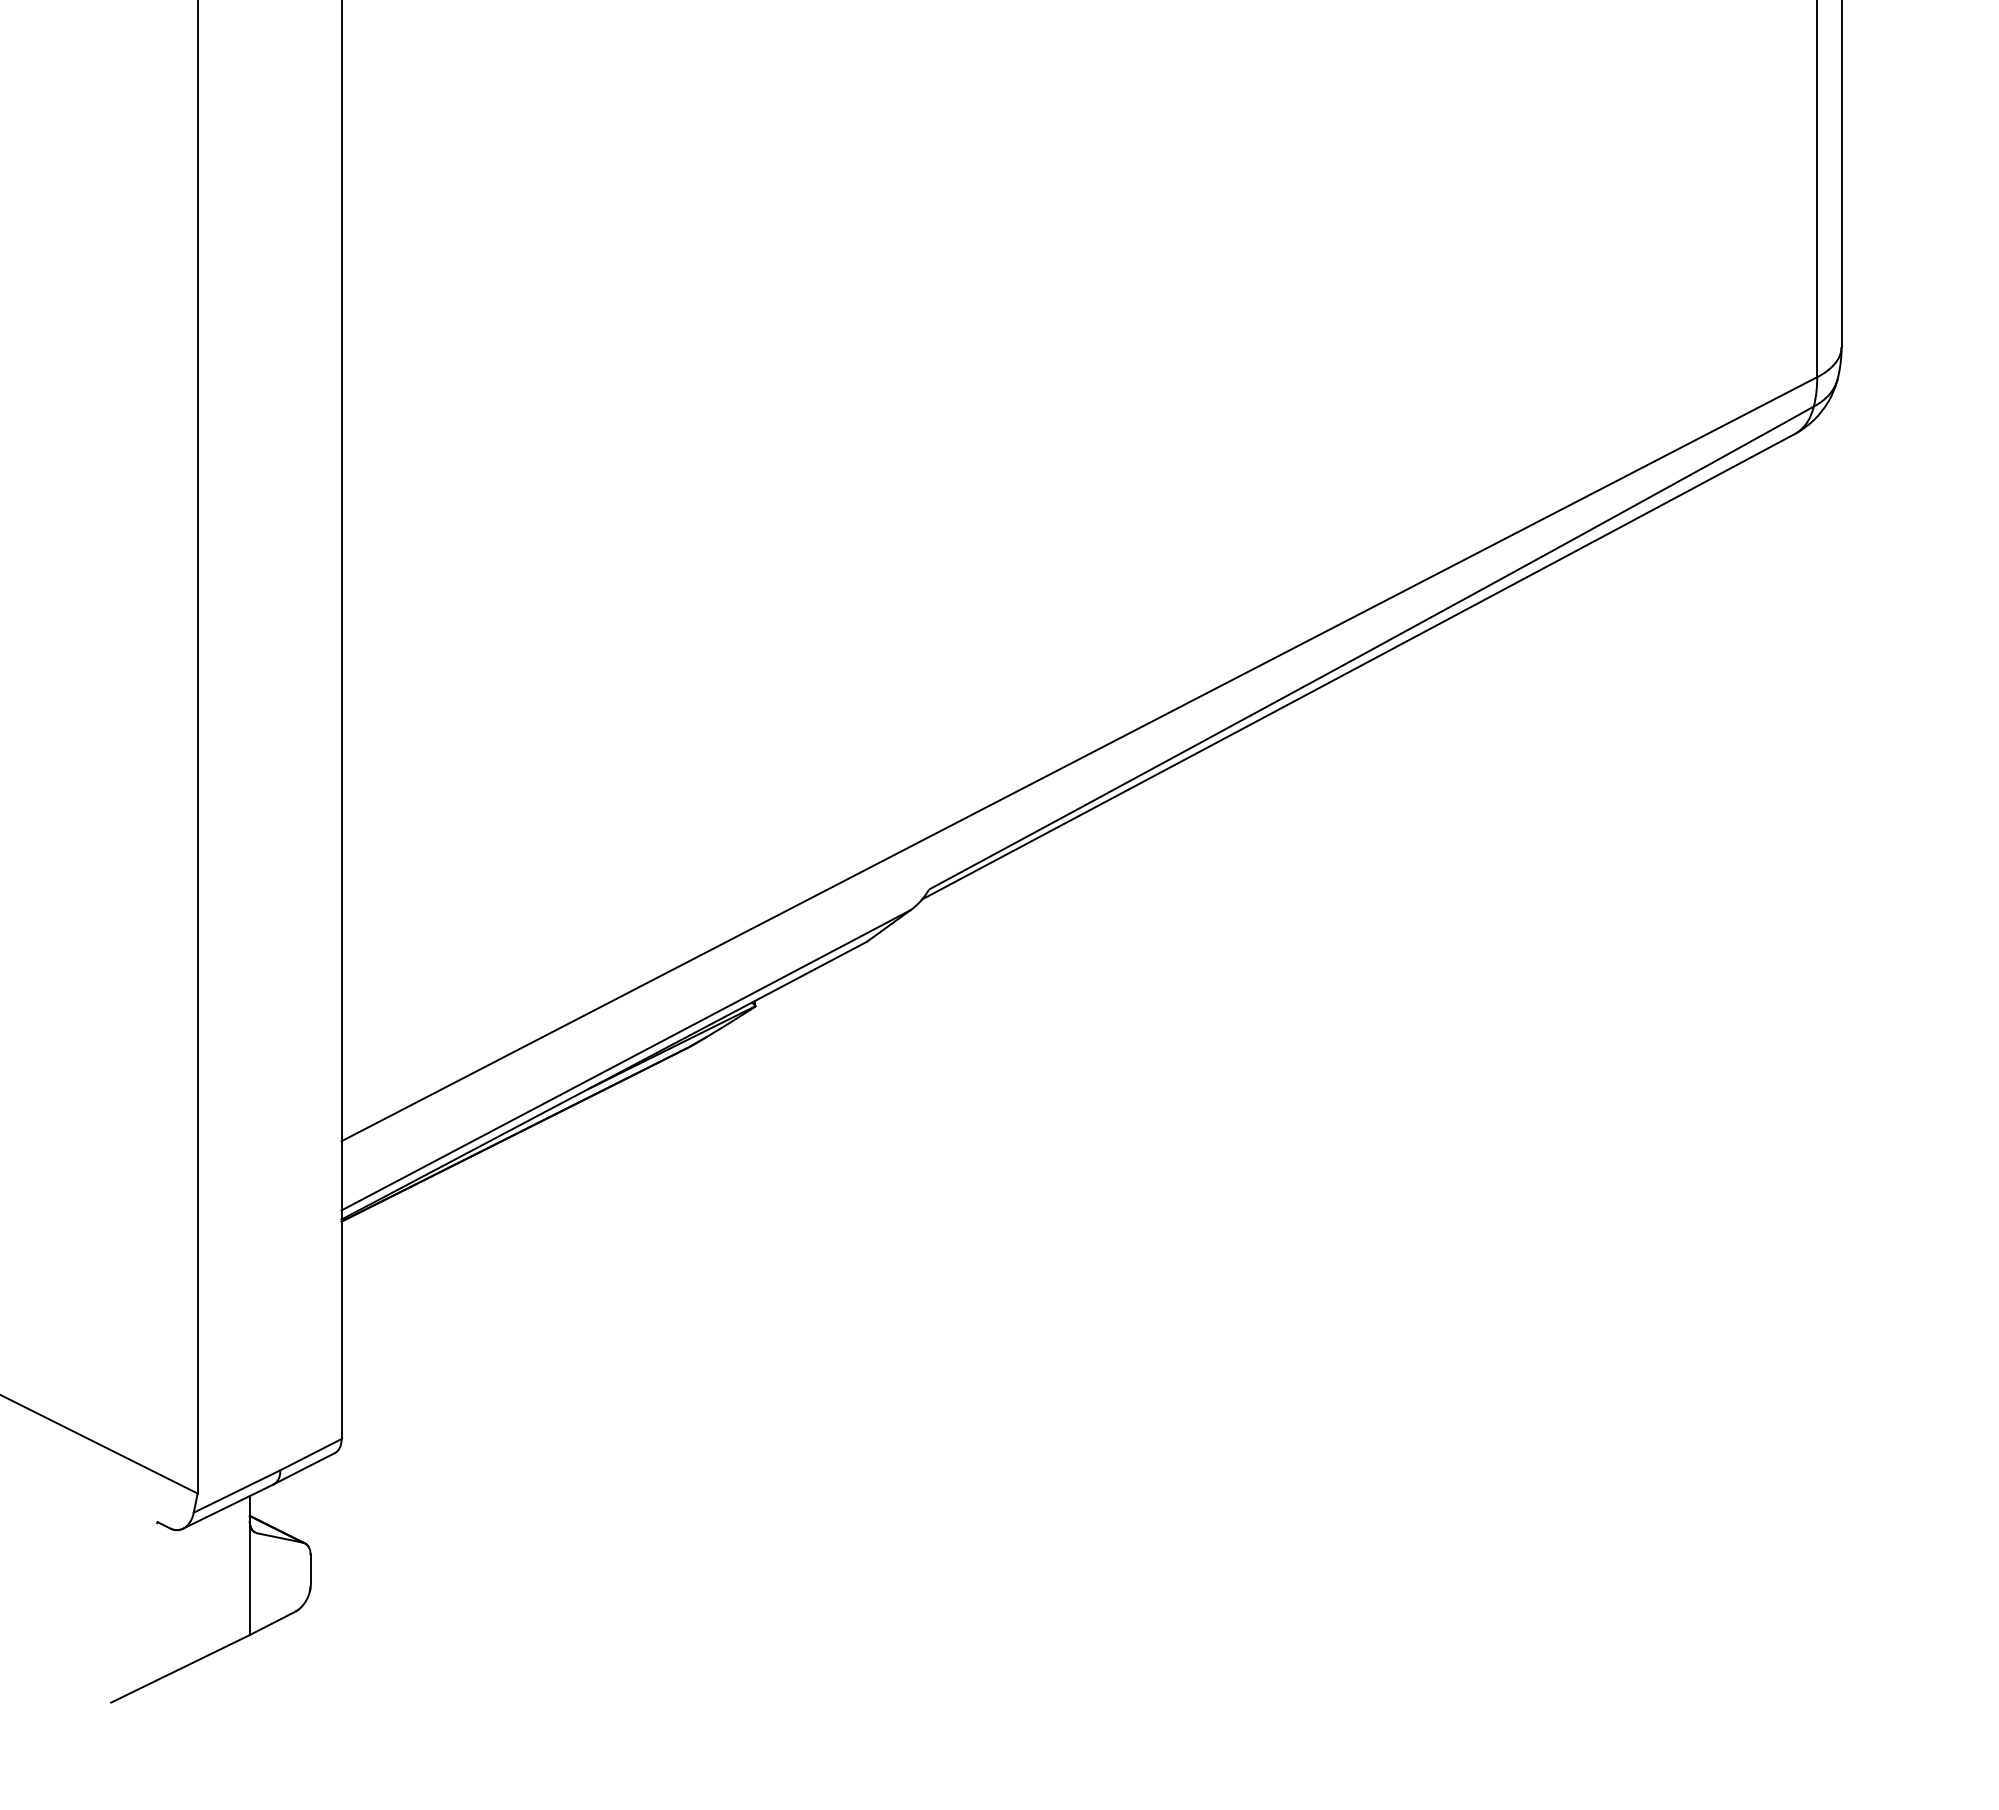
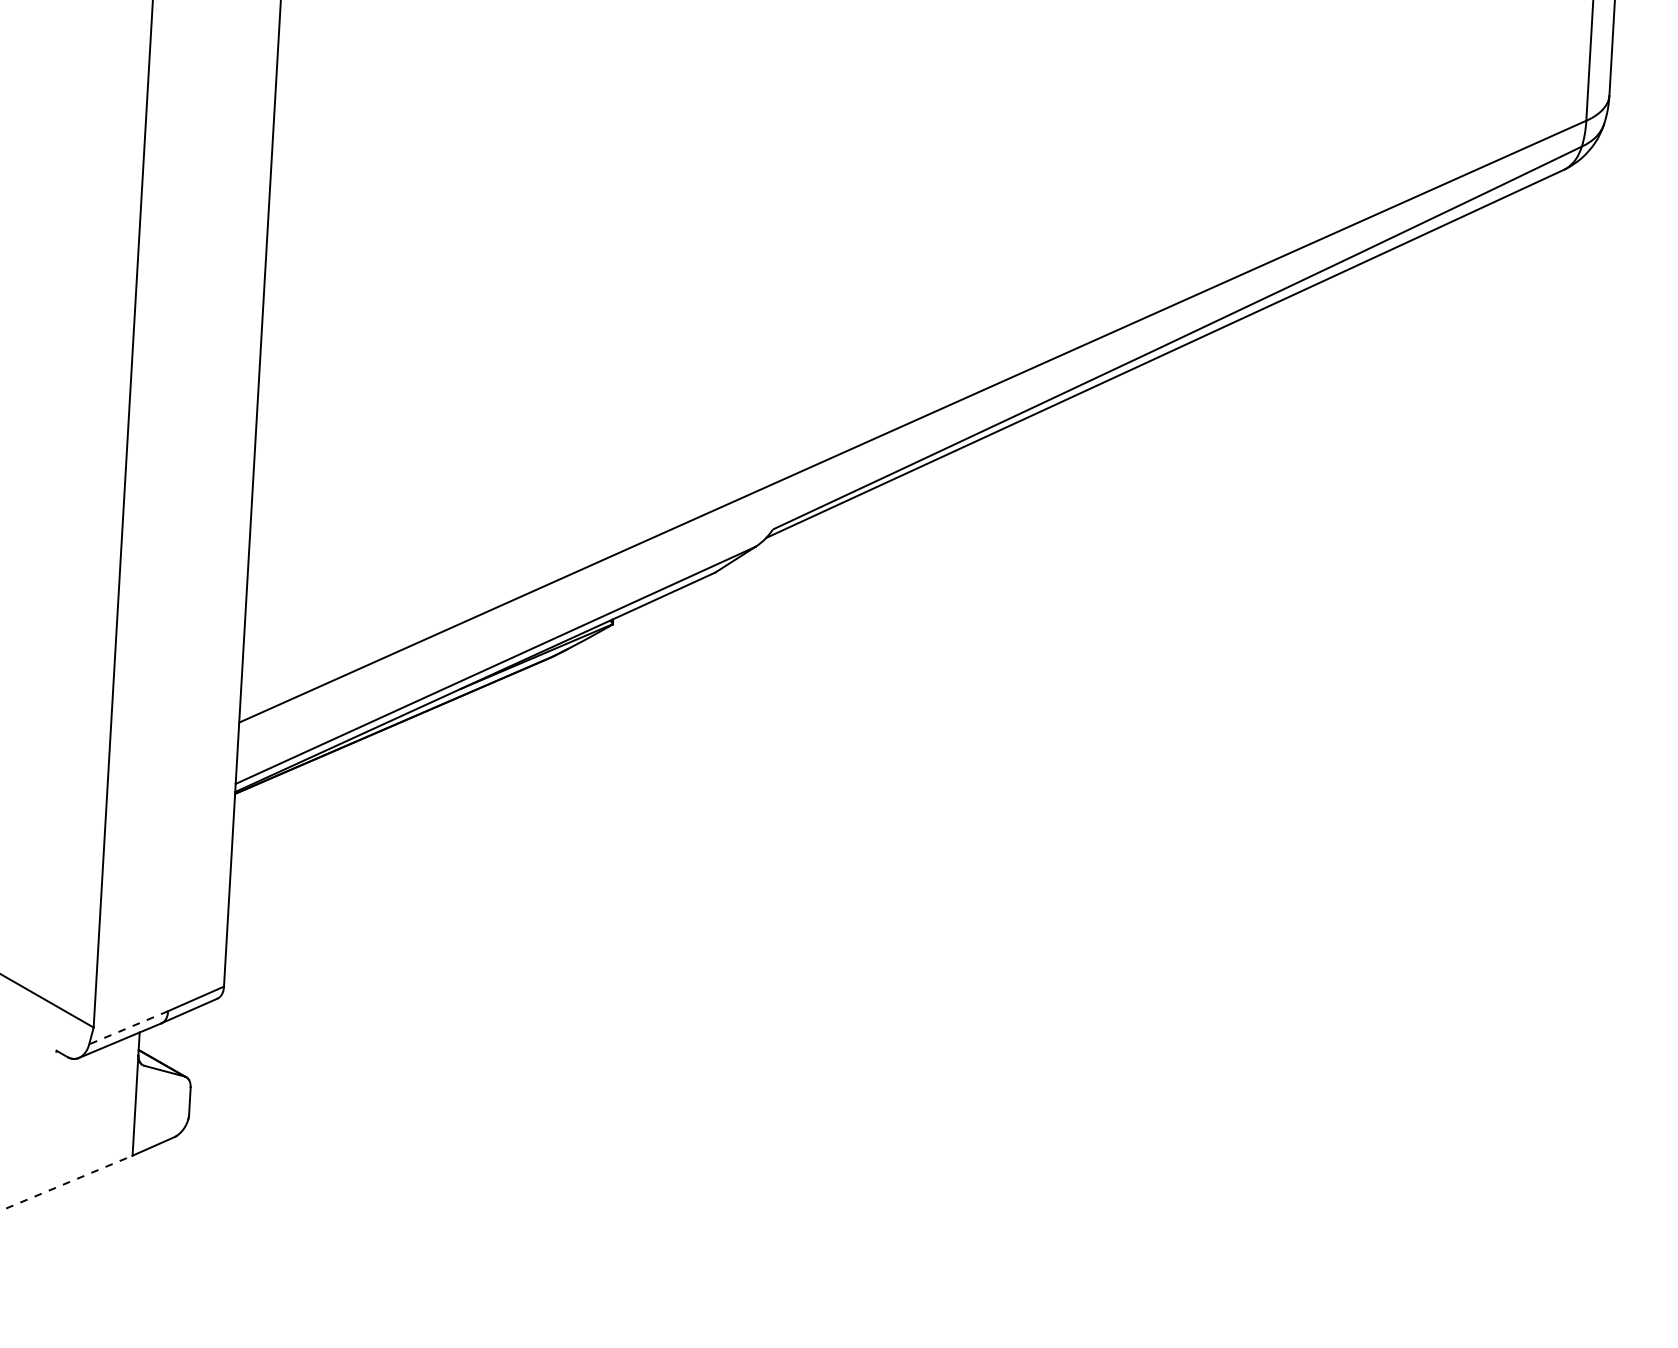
line: (236, 1491) -> (128, 1027), solid -> dashed
line: (180, 1668) -> (69, 1181), solid -> dashed

